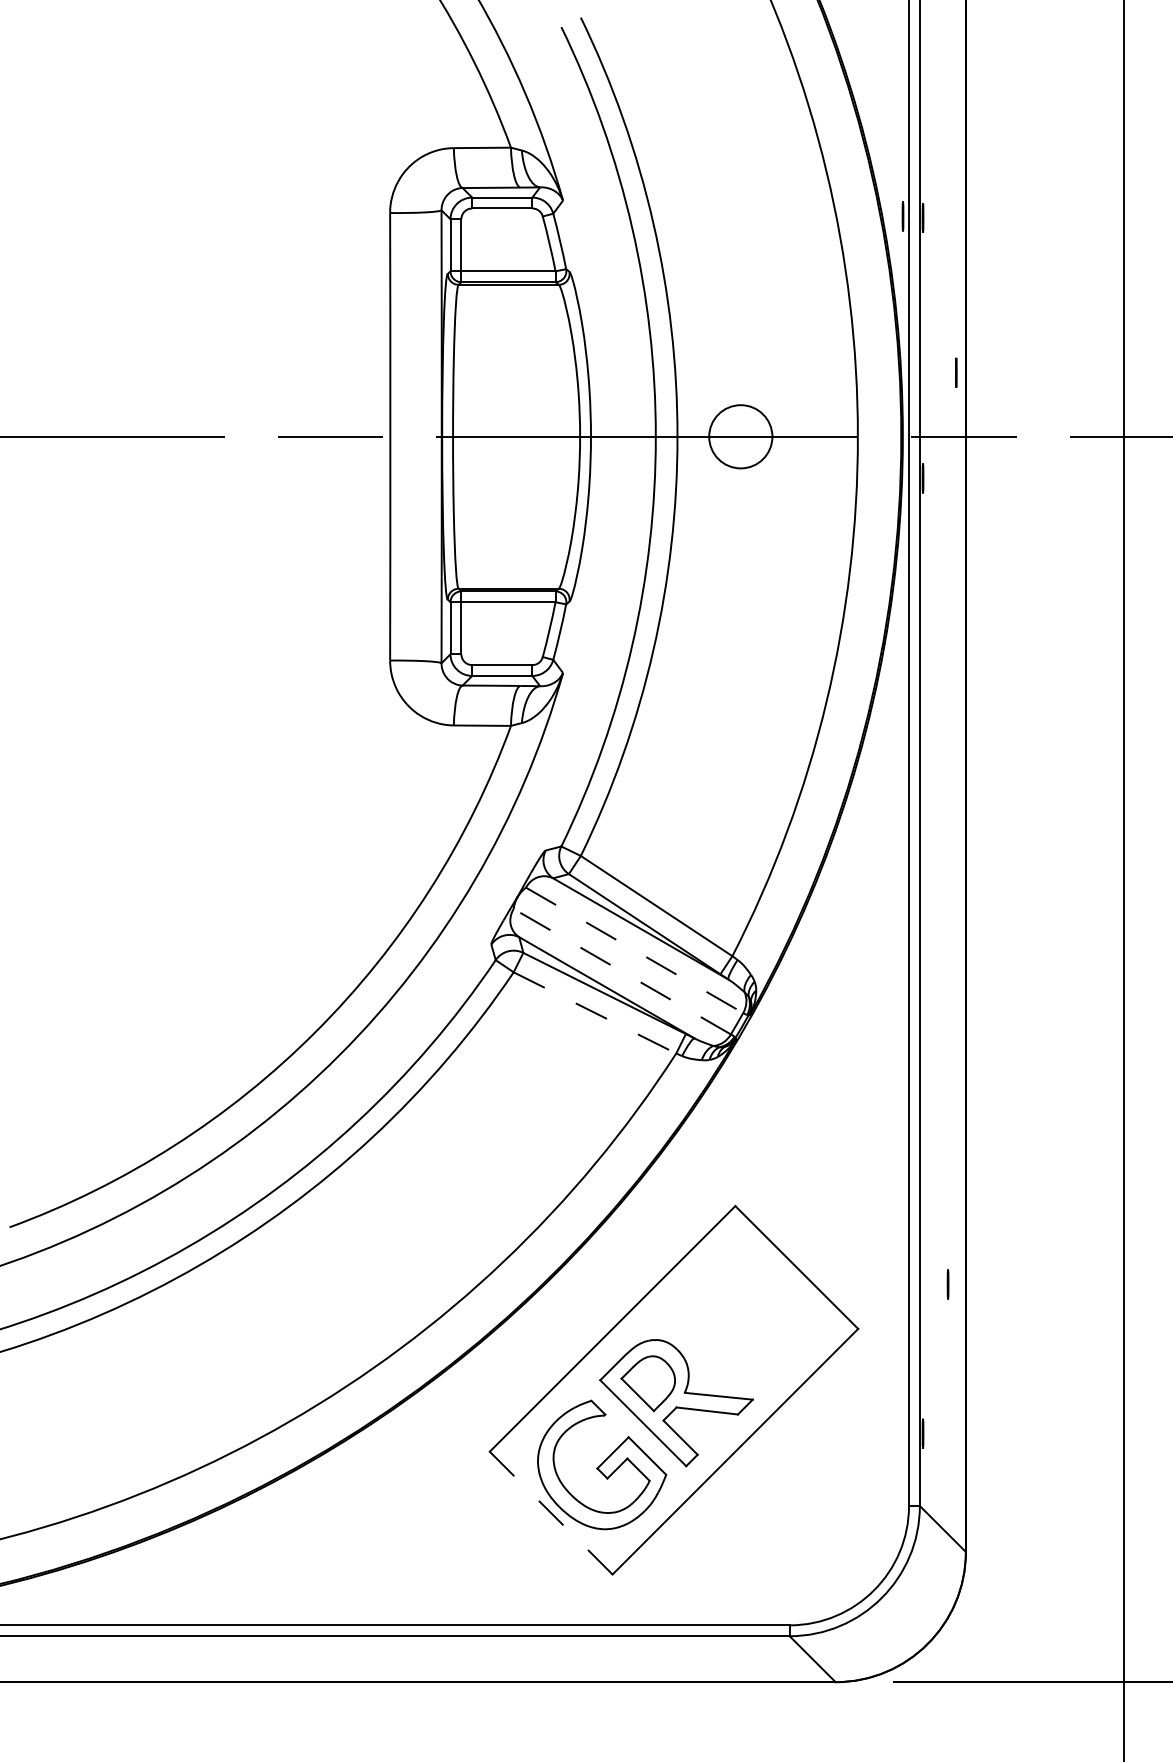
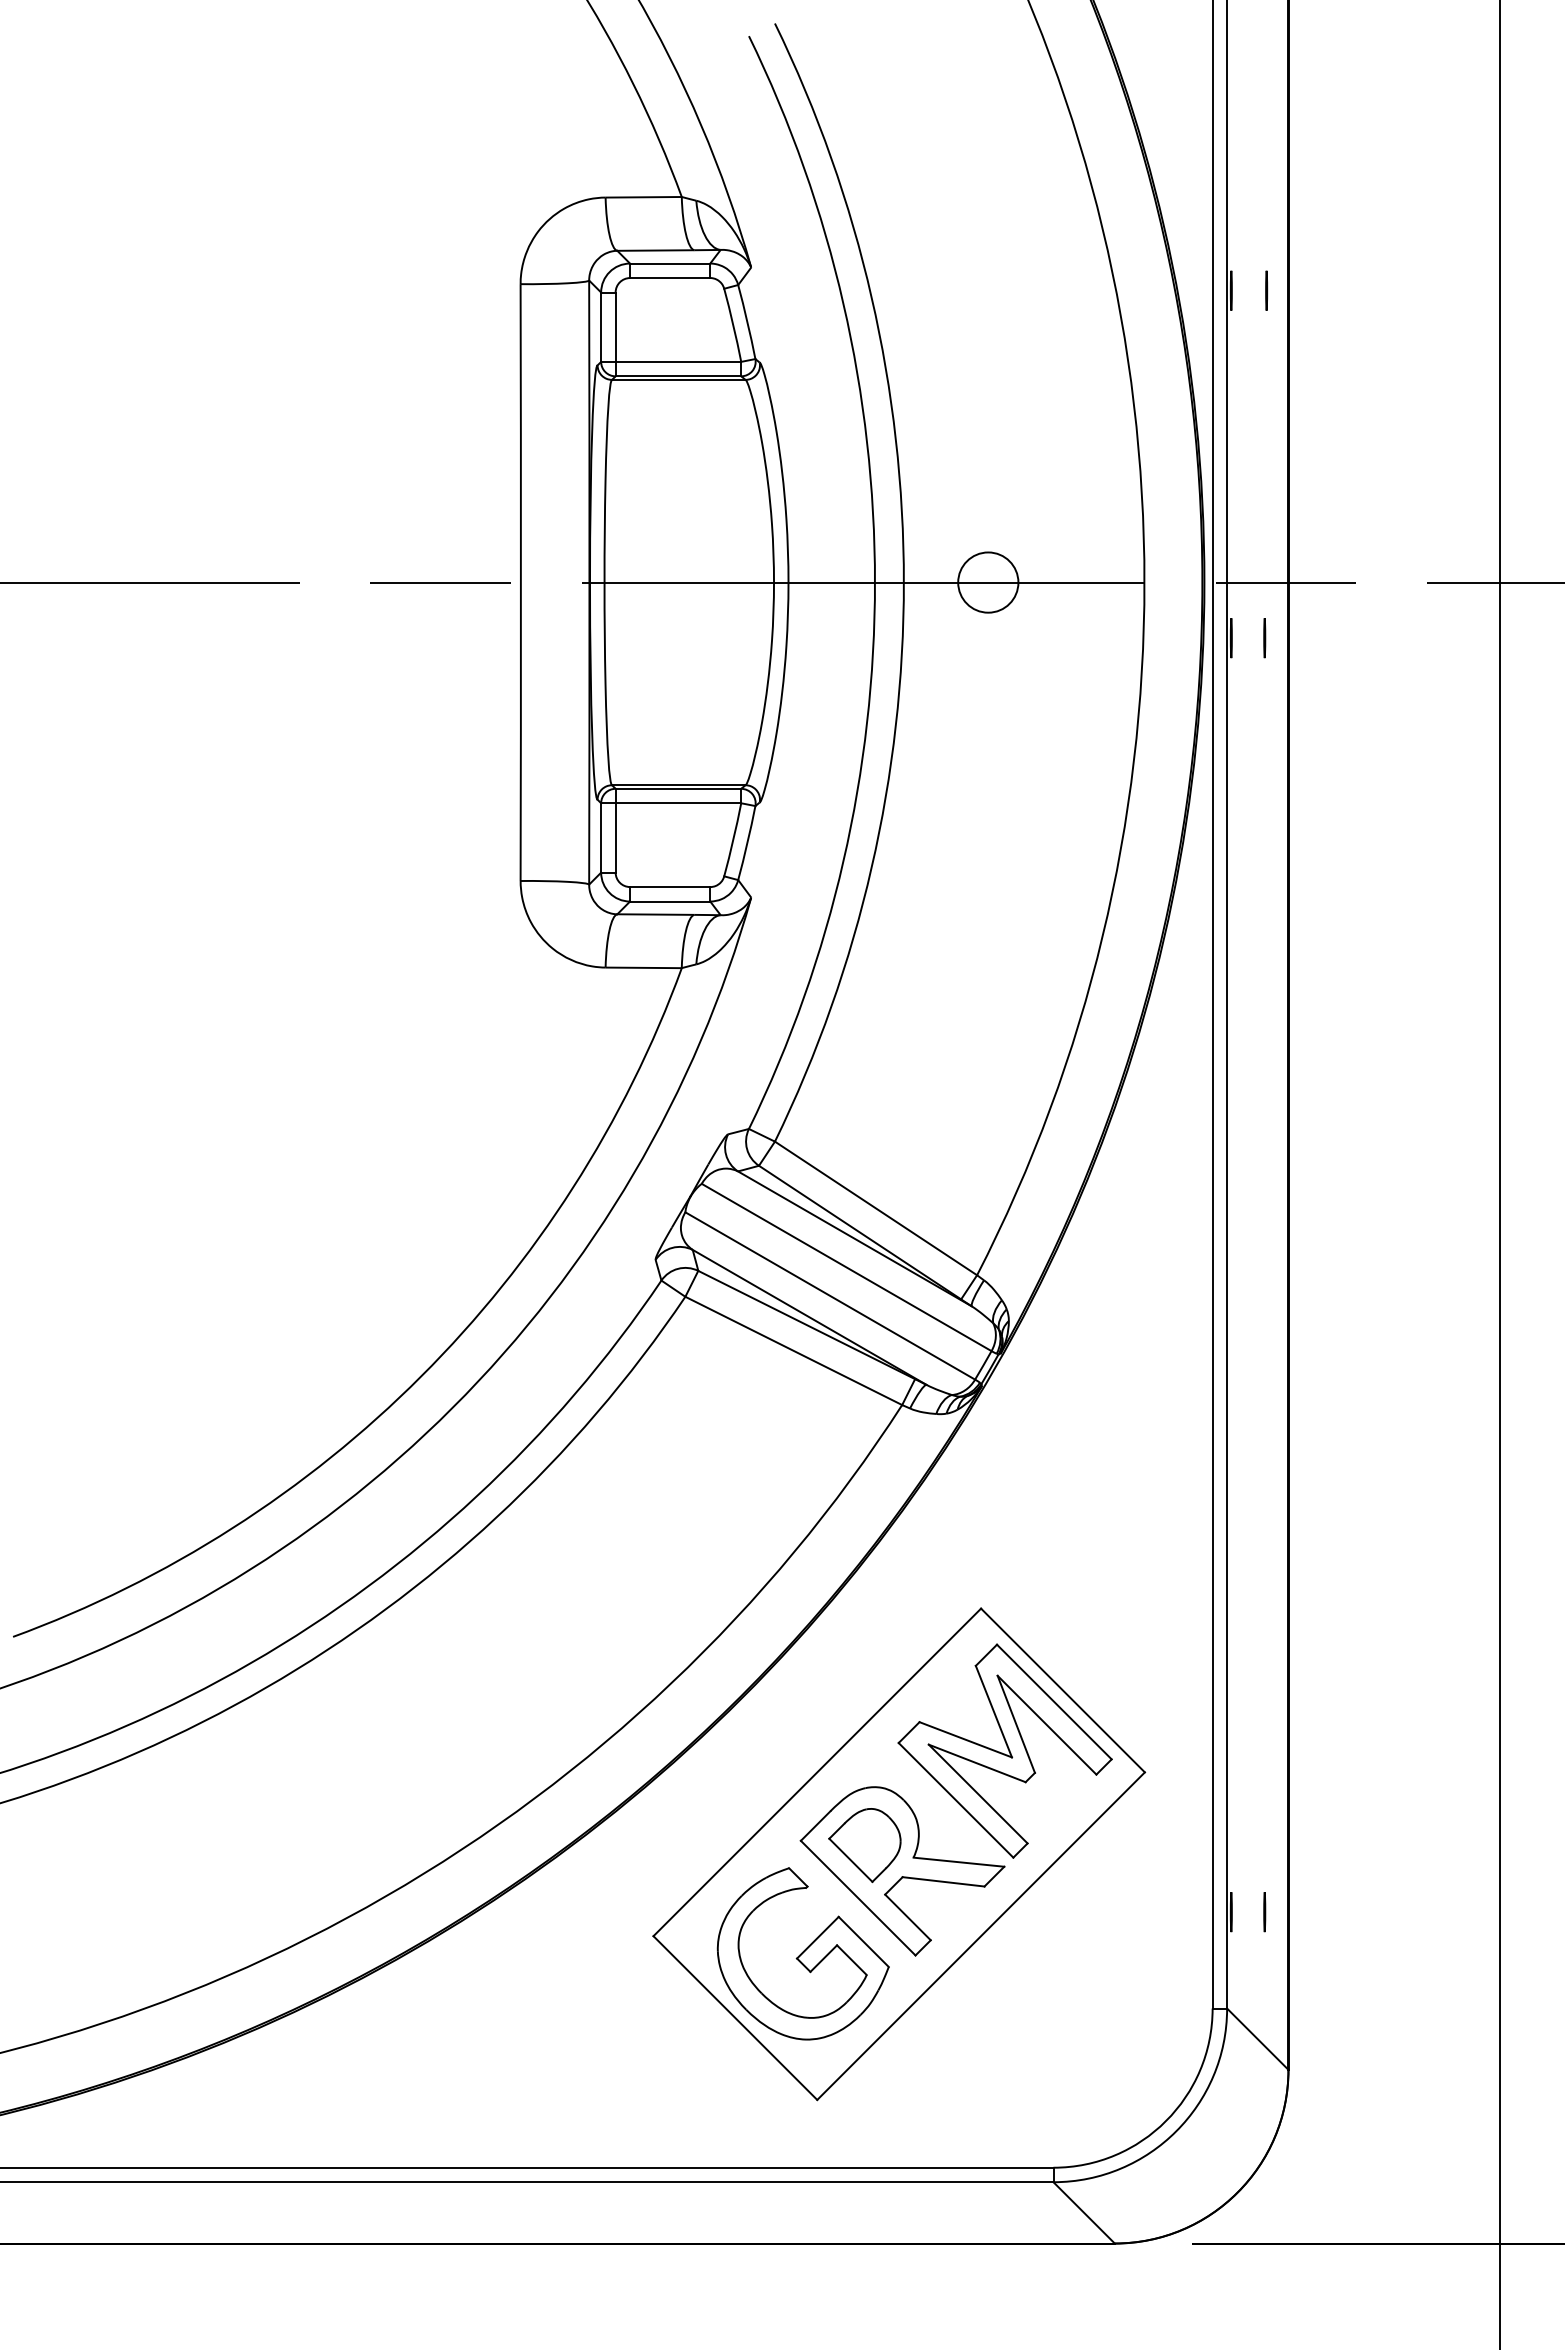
line: (902, 216) -> (1266, 290), moved
line: (956, 373) -> (1264, 638), moved
circle: (740, 436) -> (988, 582), size x0.71
line: (635, 950) -> (847, 1267), dashed -> solid
line: (621, 971) -> (829, 1295), dashed -> solid
line: (595, 1013) -> (794, 1351), dashed -> solid
line: (947, 1284) -> (1264, 1912), moved
part: (752, 1312) -> (1004, 1750), added
line: (551, 1513) -> (735, 2018), dashed -> solid

